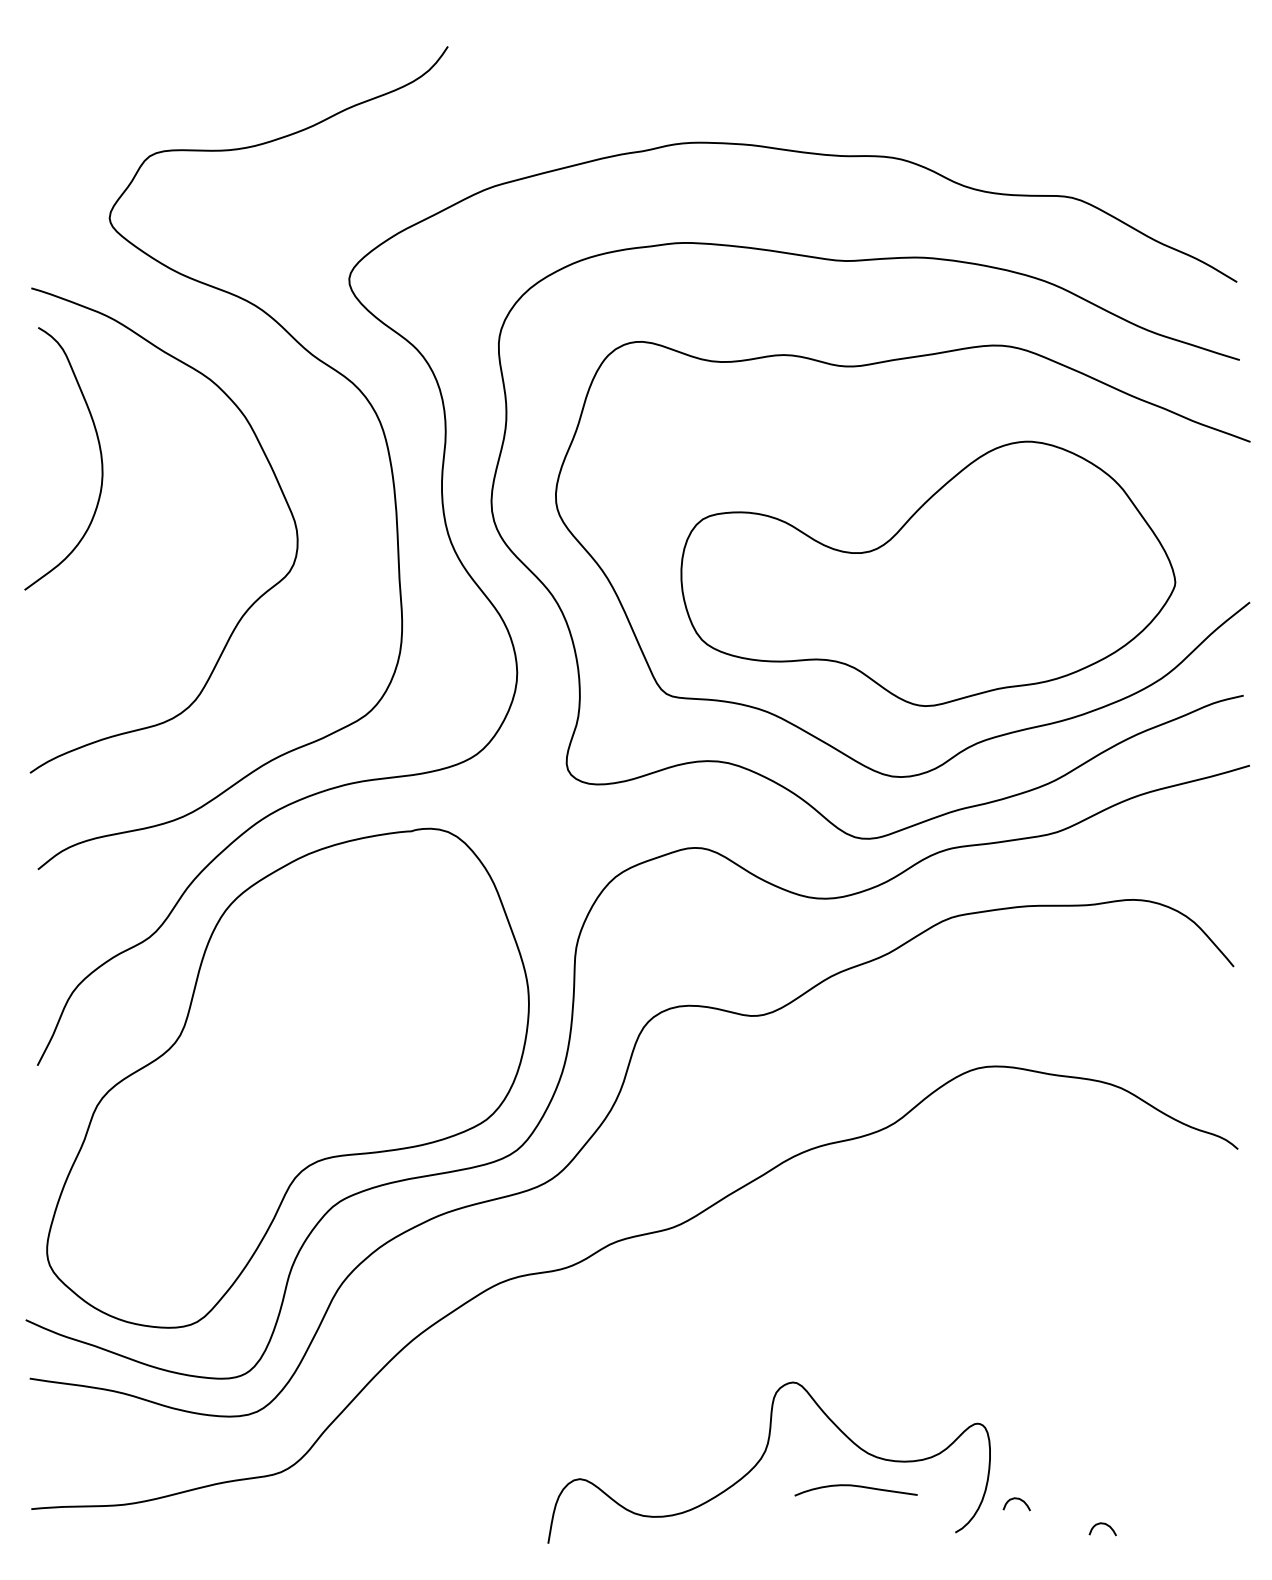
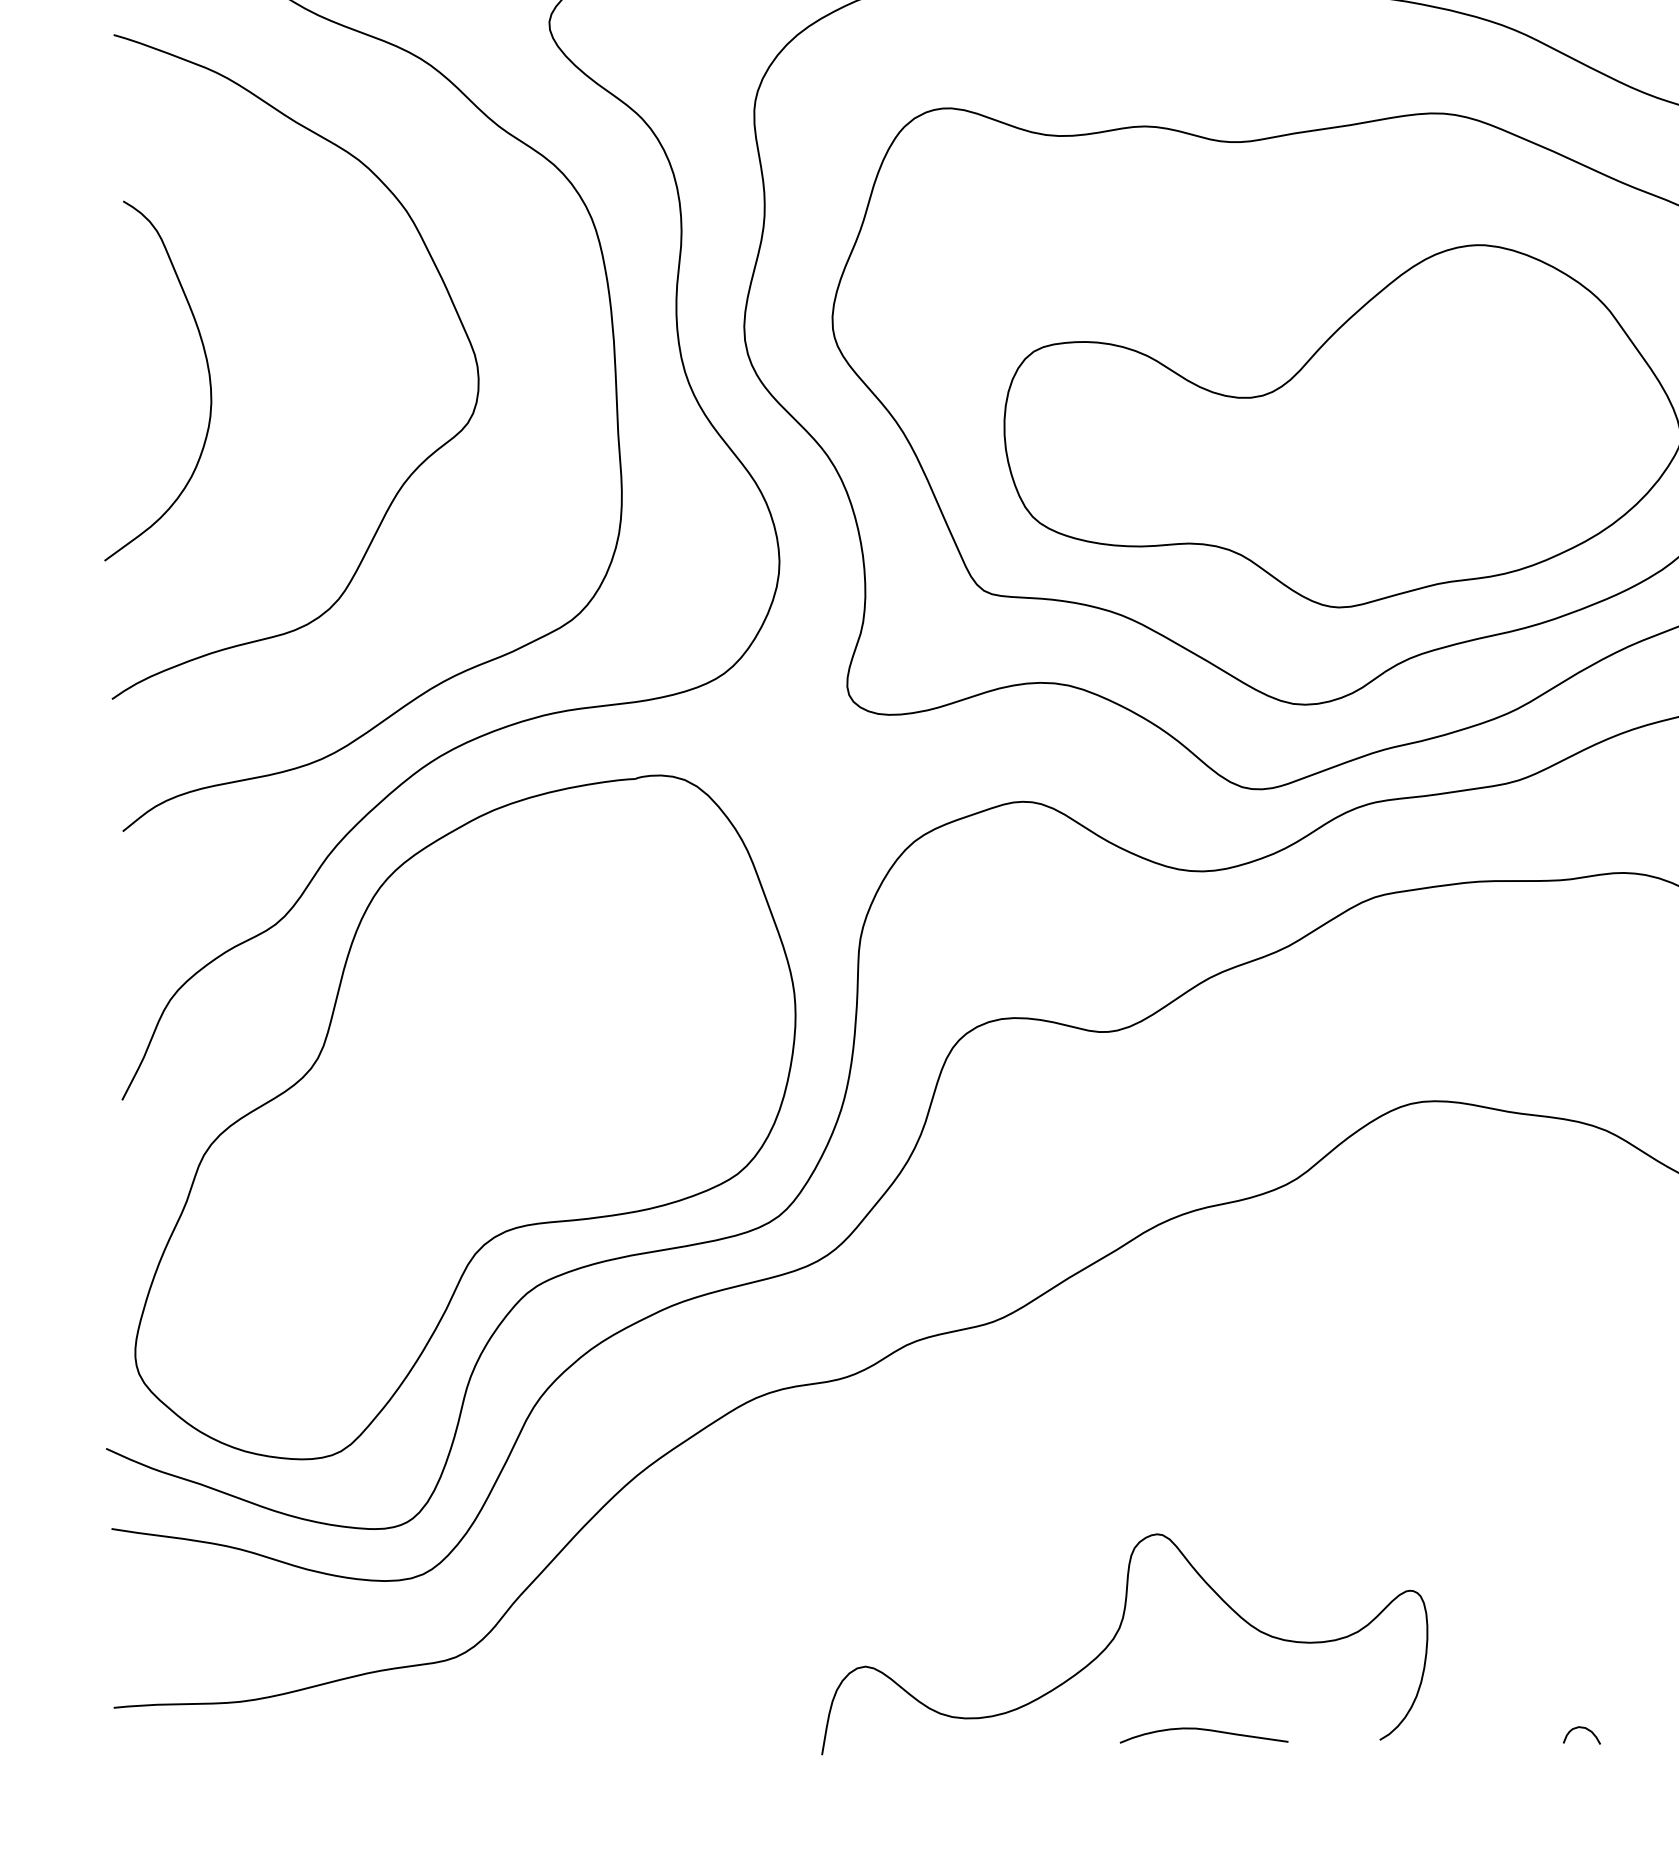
curve: (99, 451) -> (207, 370), moved
curve: (857, 1487) -> (1206, 1731), moved
curve: (1016, 1499) -> (1463, 1694), removed

